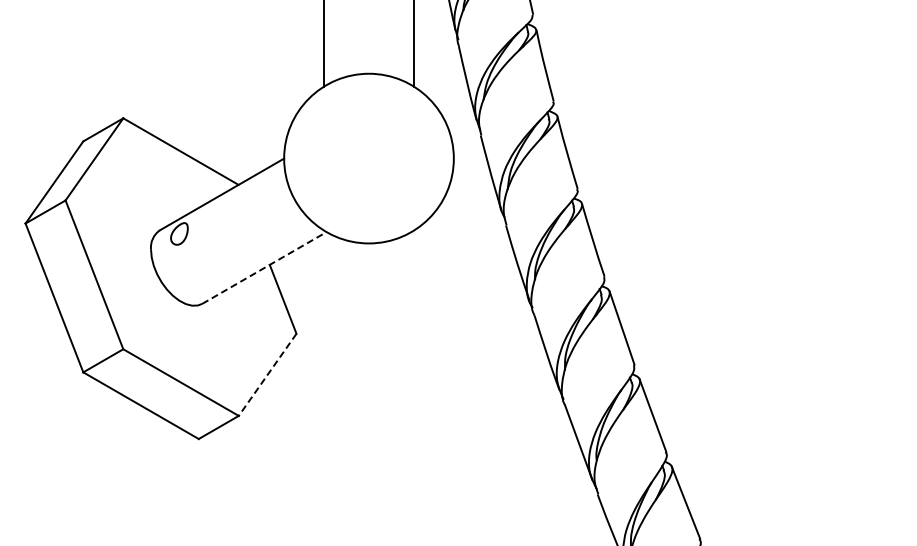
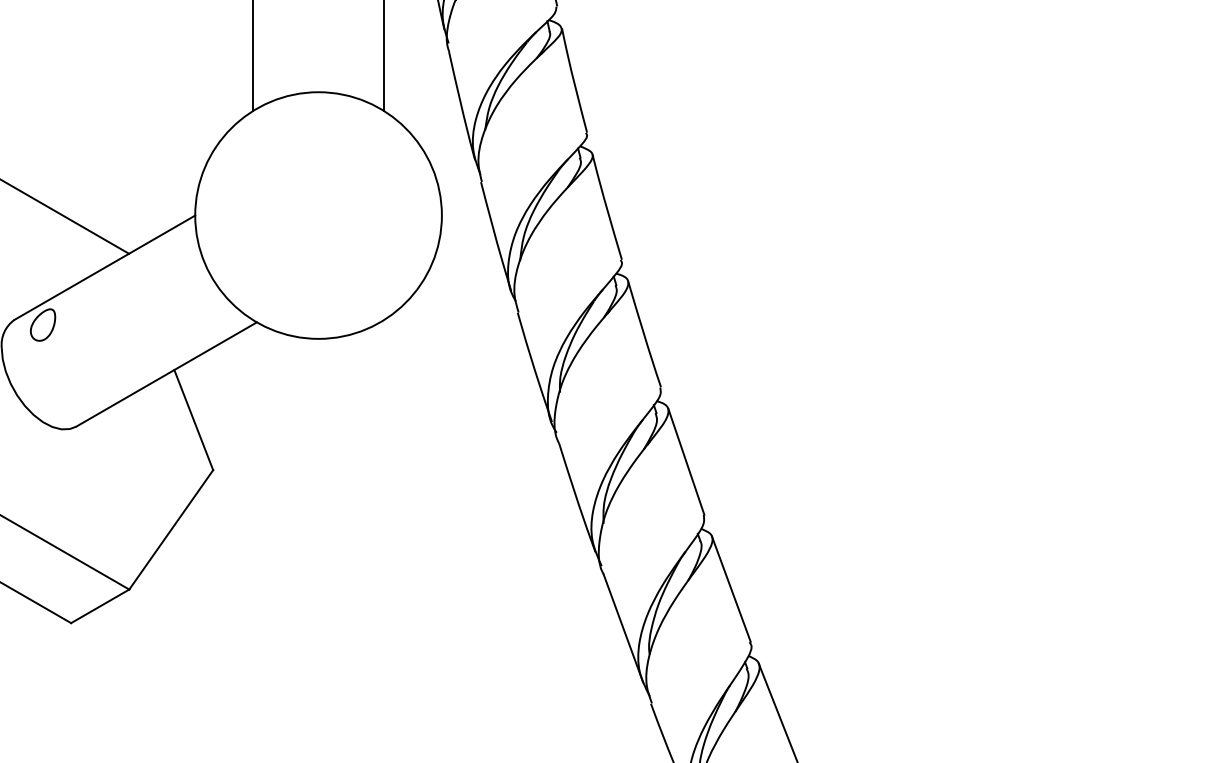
line: (264, 267) -> (166, 373), dashed -> solid
line: (267, 375) -> (171, 530), dashed -> solid

